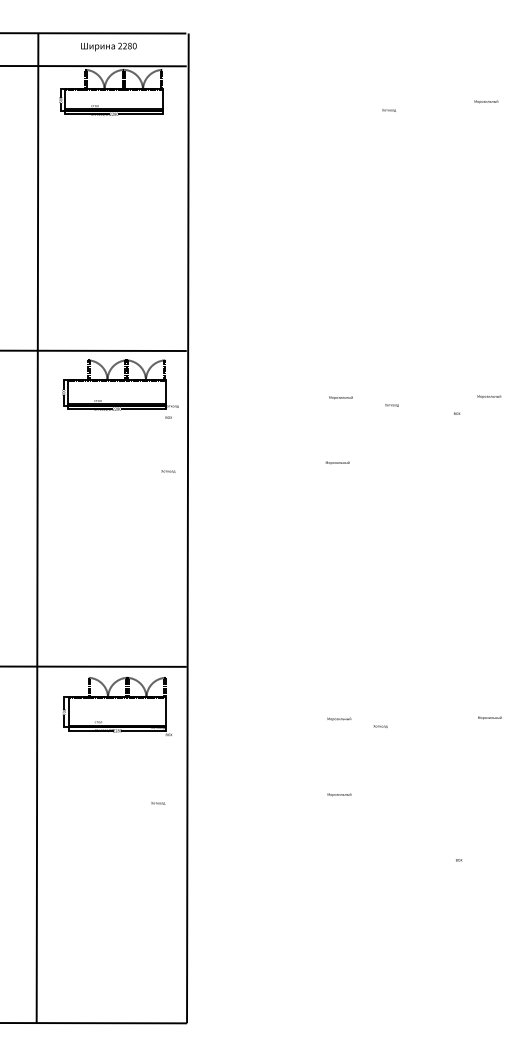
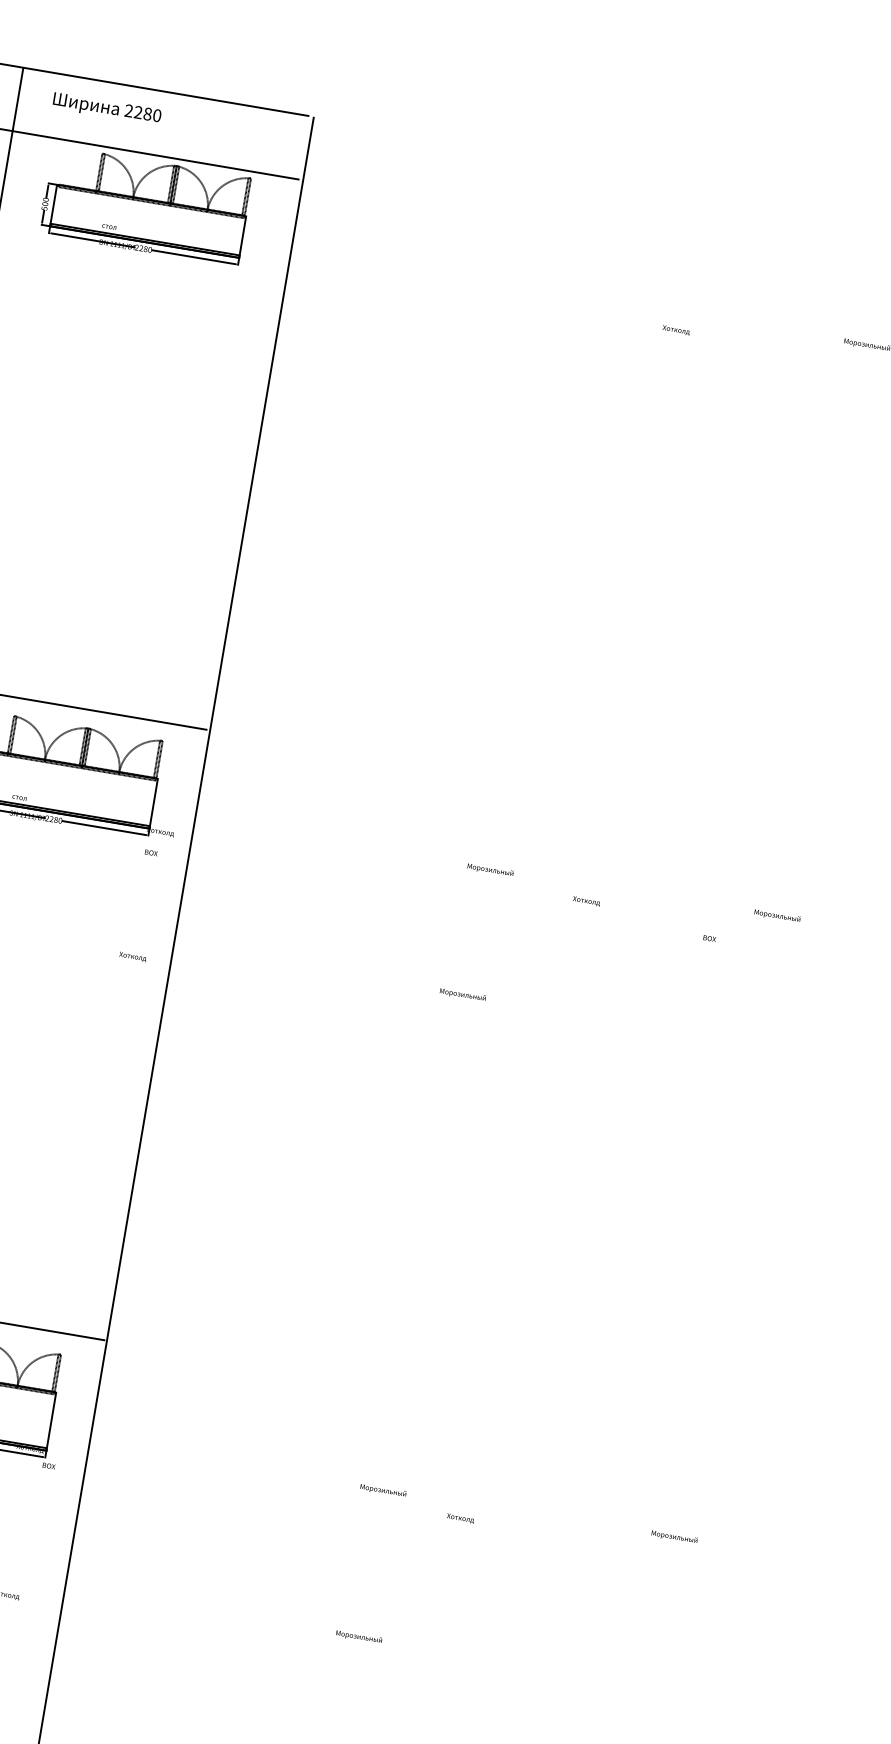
text: (108, 46) -> (106, 107), moved

